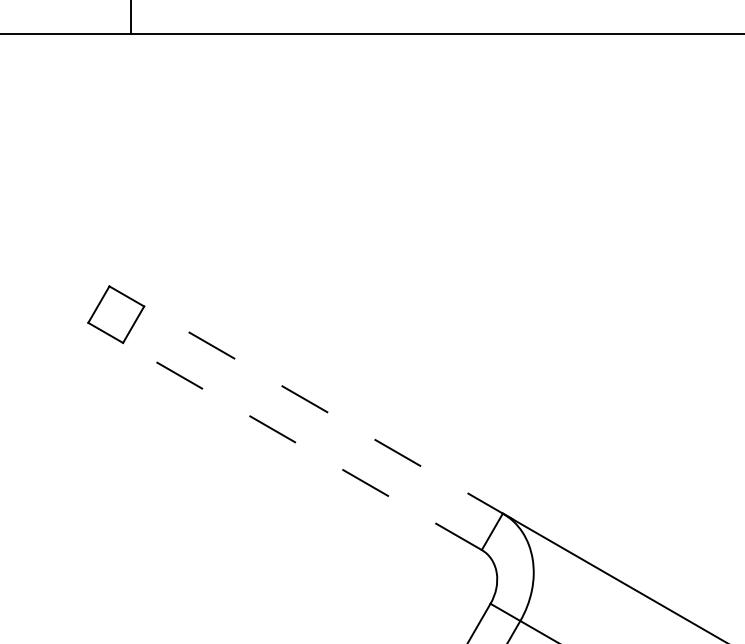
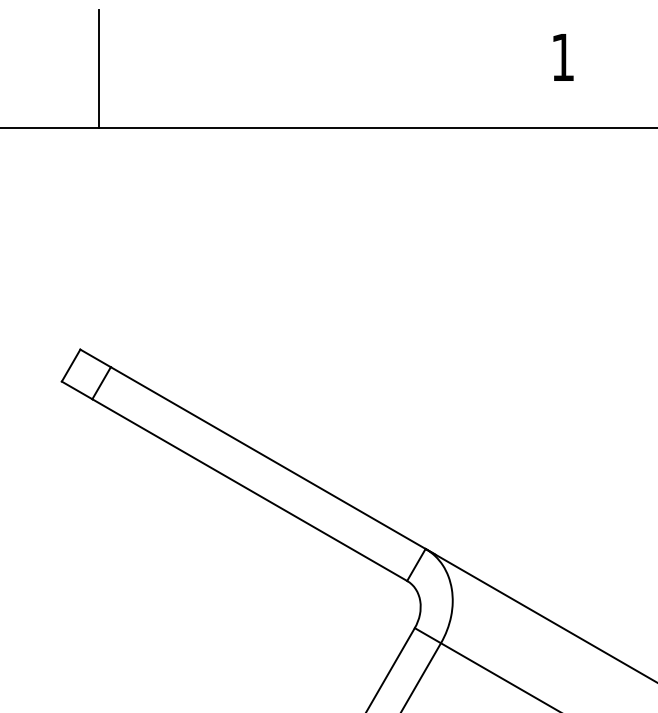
line: (328, 412) -> (272, 460), dashed -> solid
line: (302, 446) -> (249, 490), dashed -> solid

